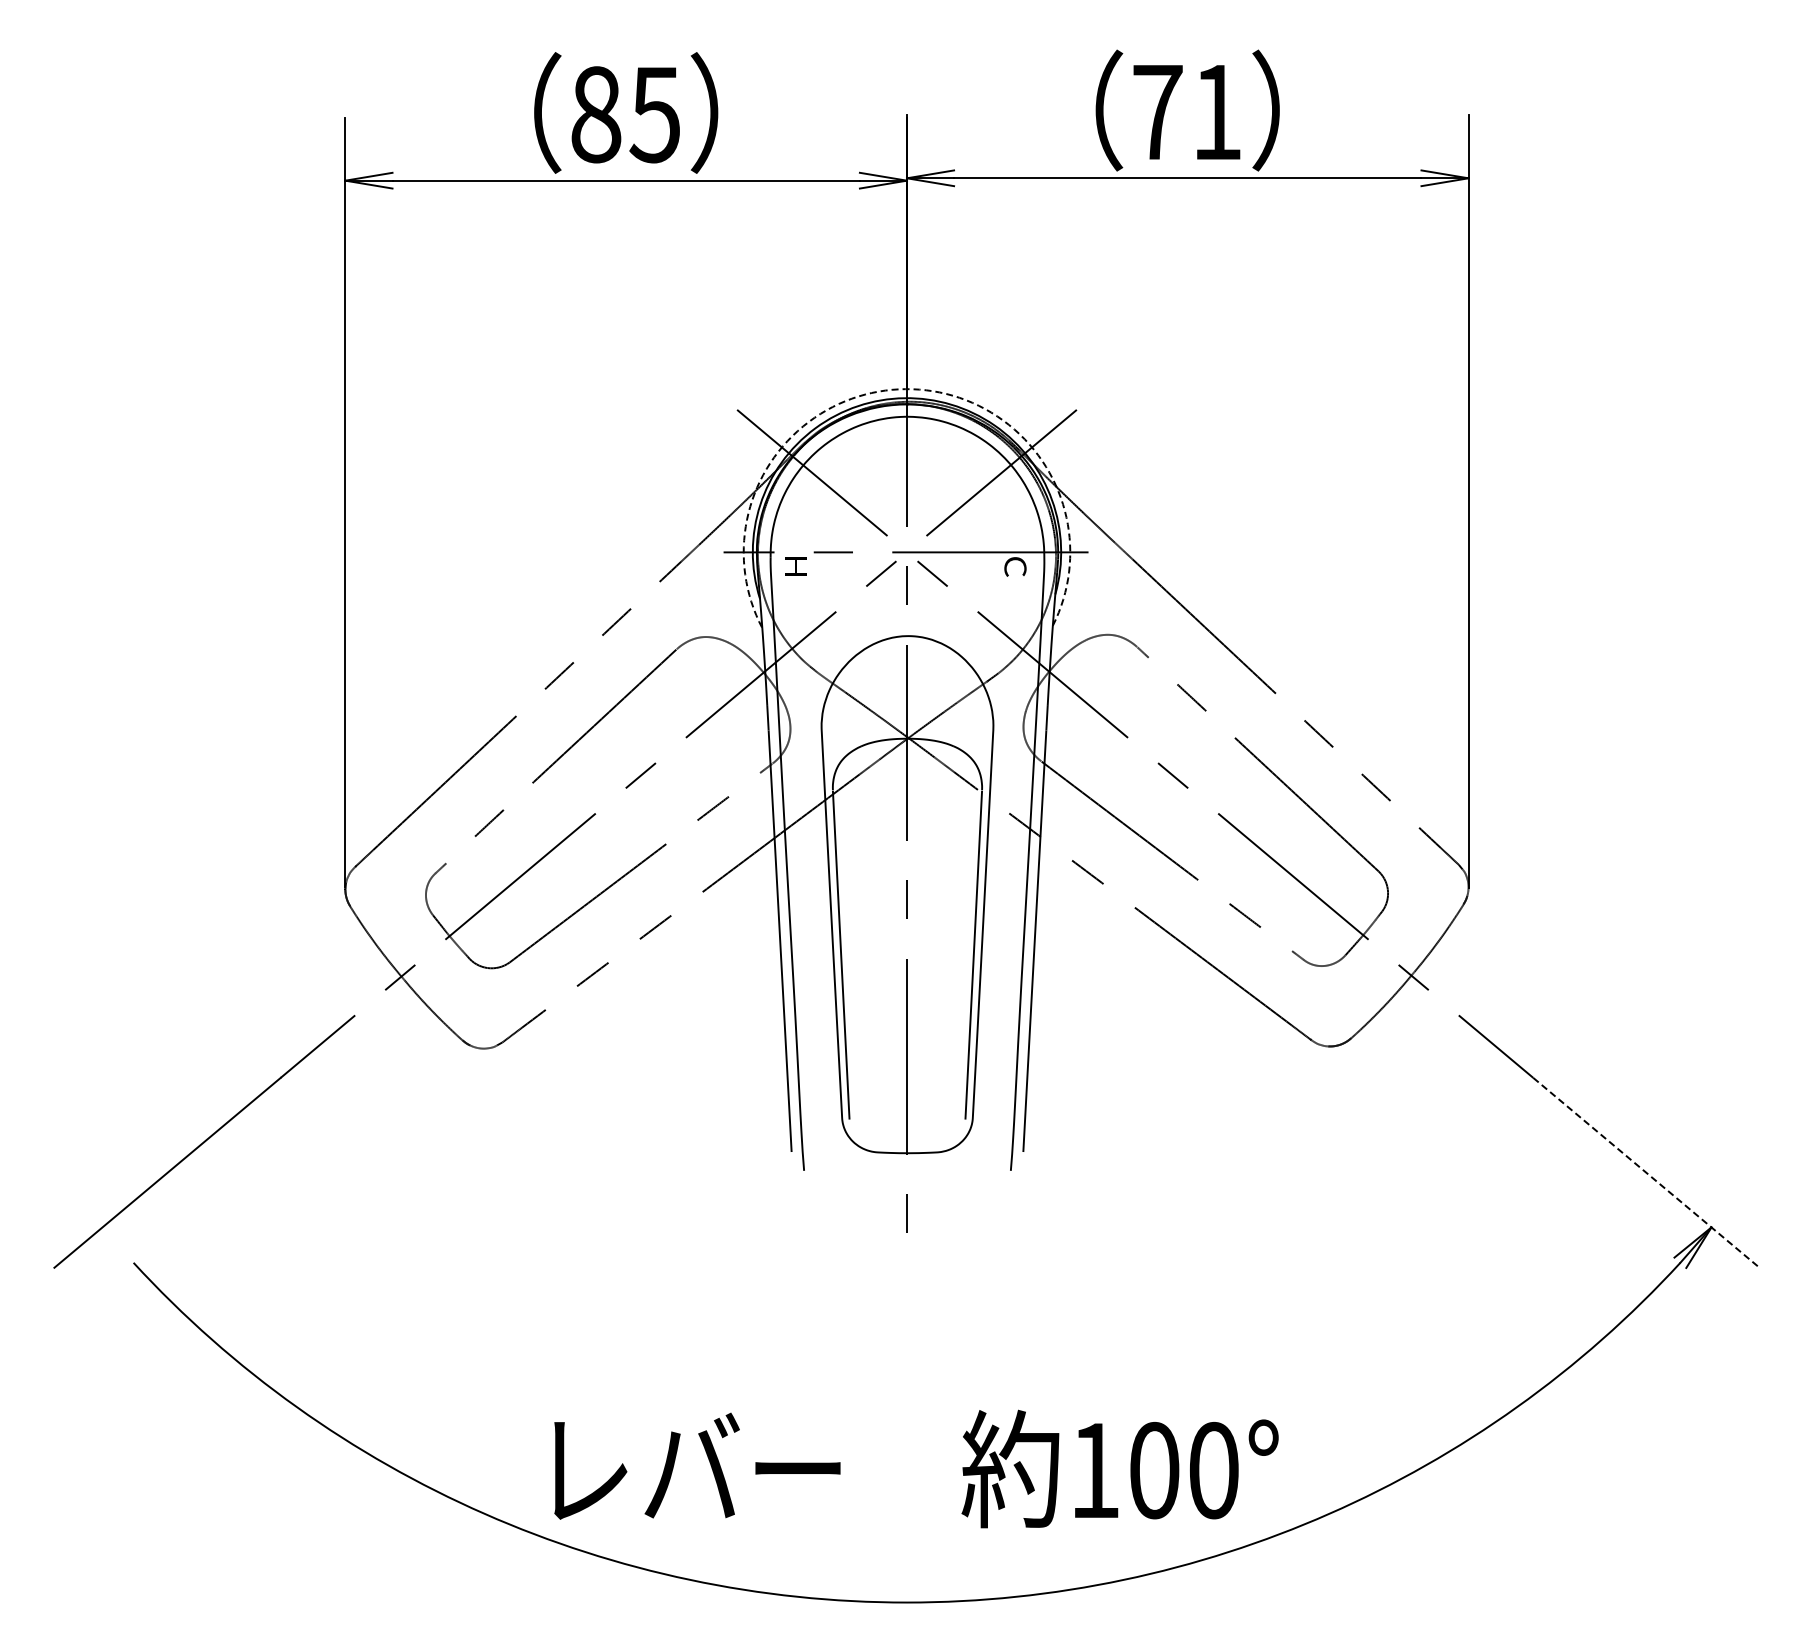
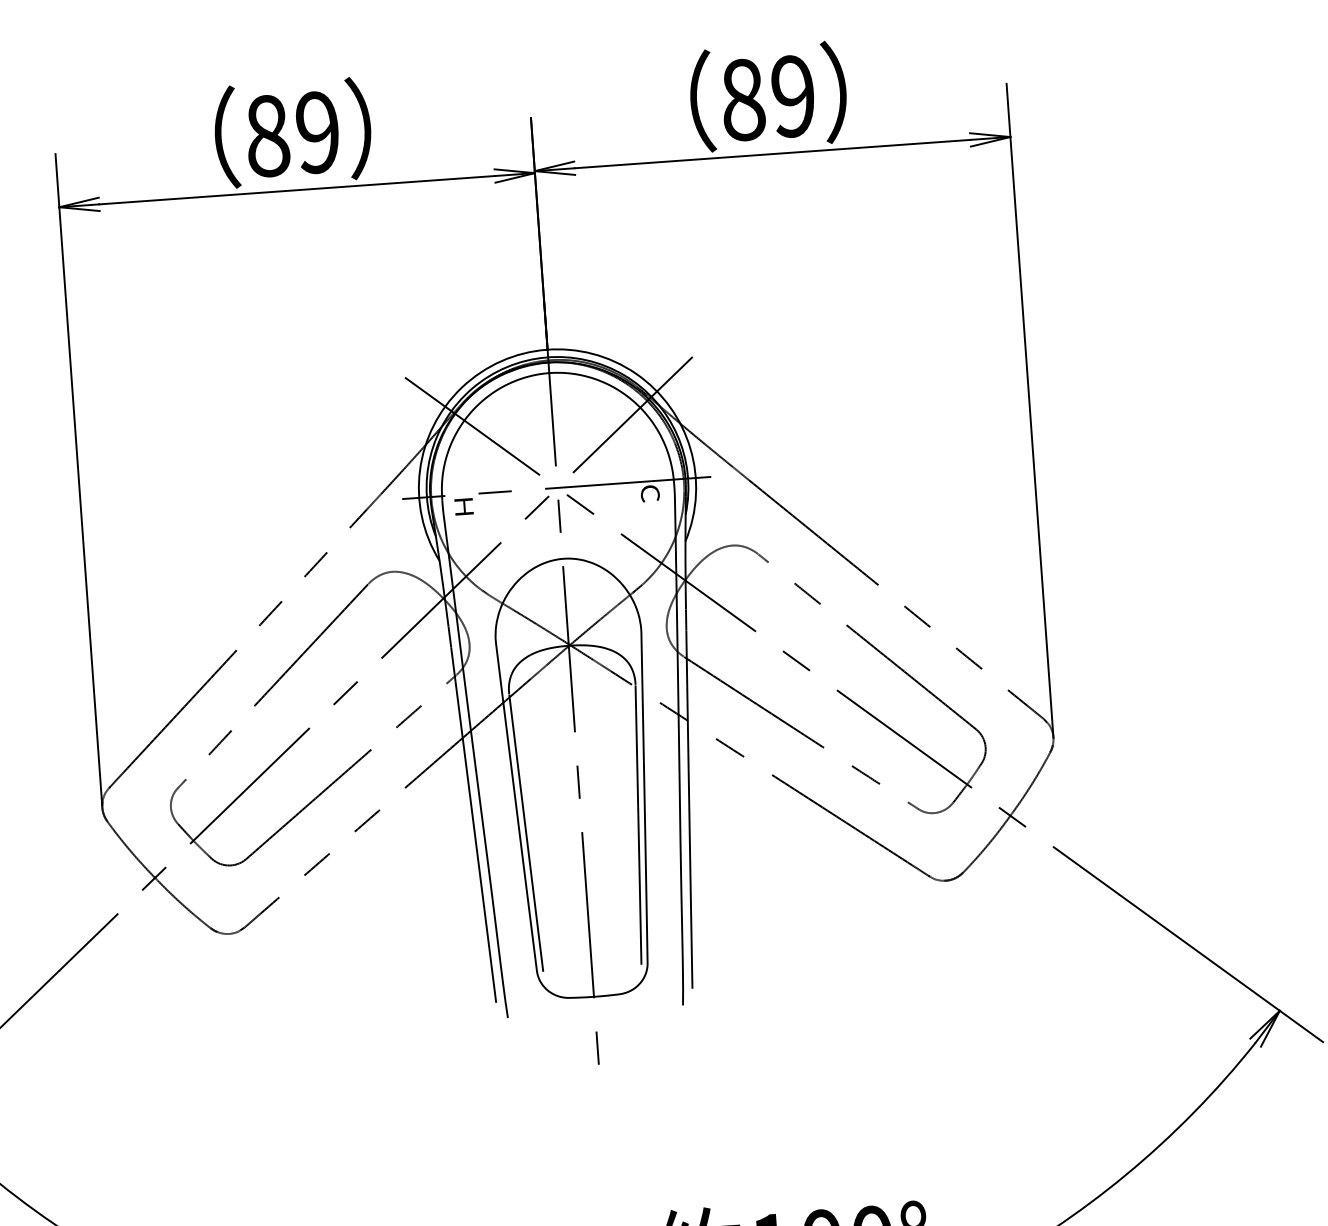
text: (1187, 112) -> (768, 98), 71 -> 89
text: (654, 114) -> (317, 132), 85 -> 89
arc: (905, 389) -> (546, 350), dashed -> solid
line: (1646, 1172) -> (1221, 968), dashed -> solid

